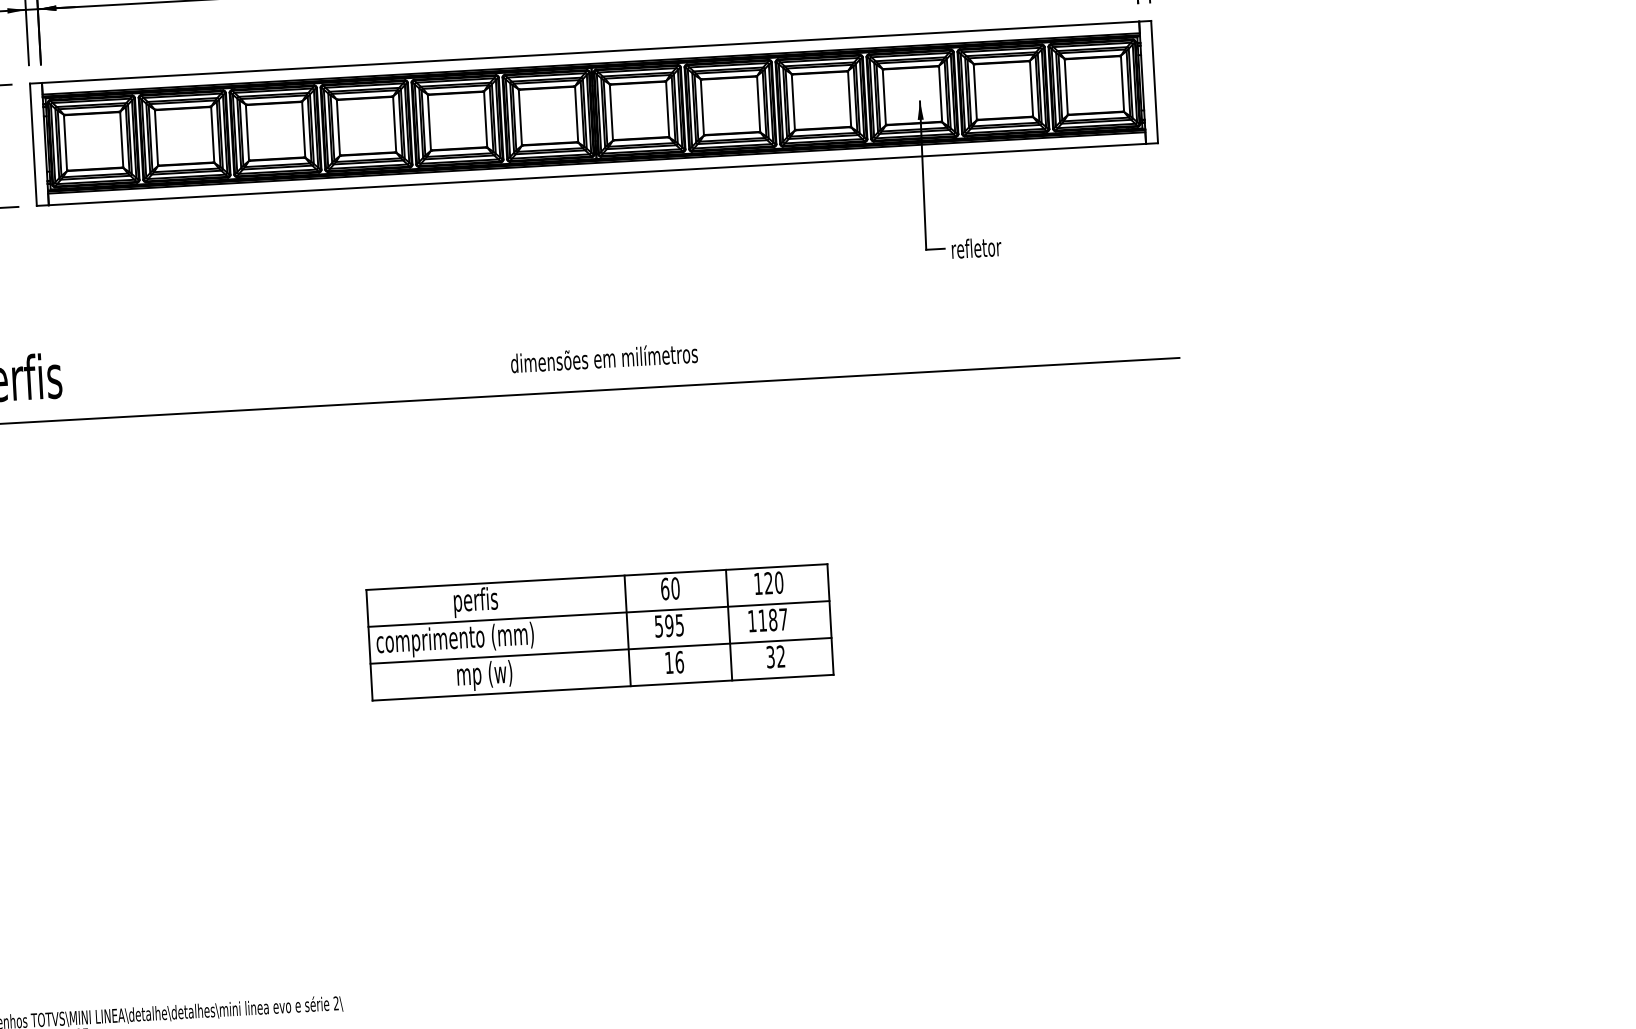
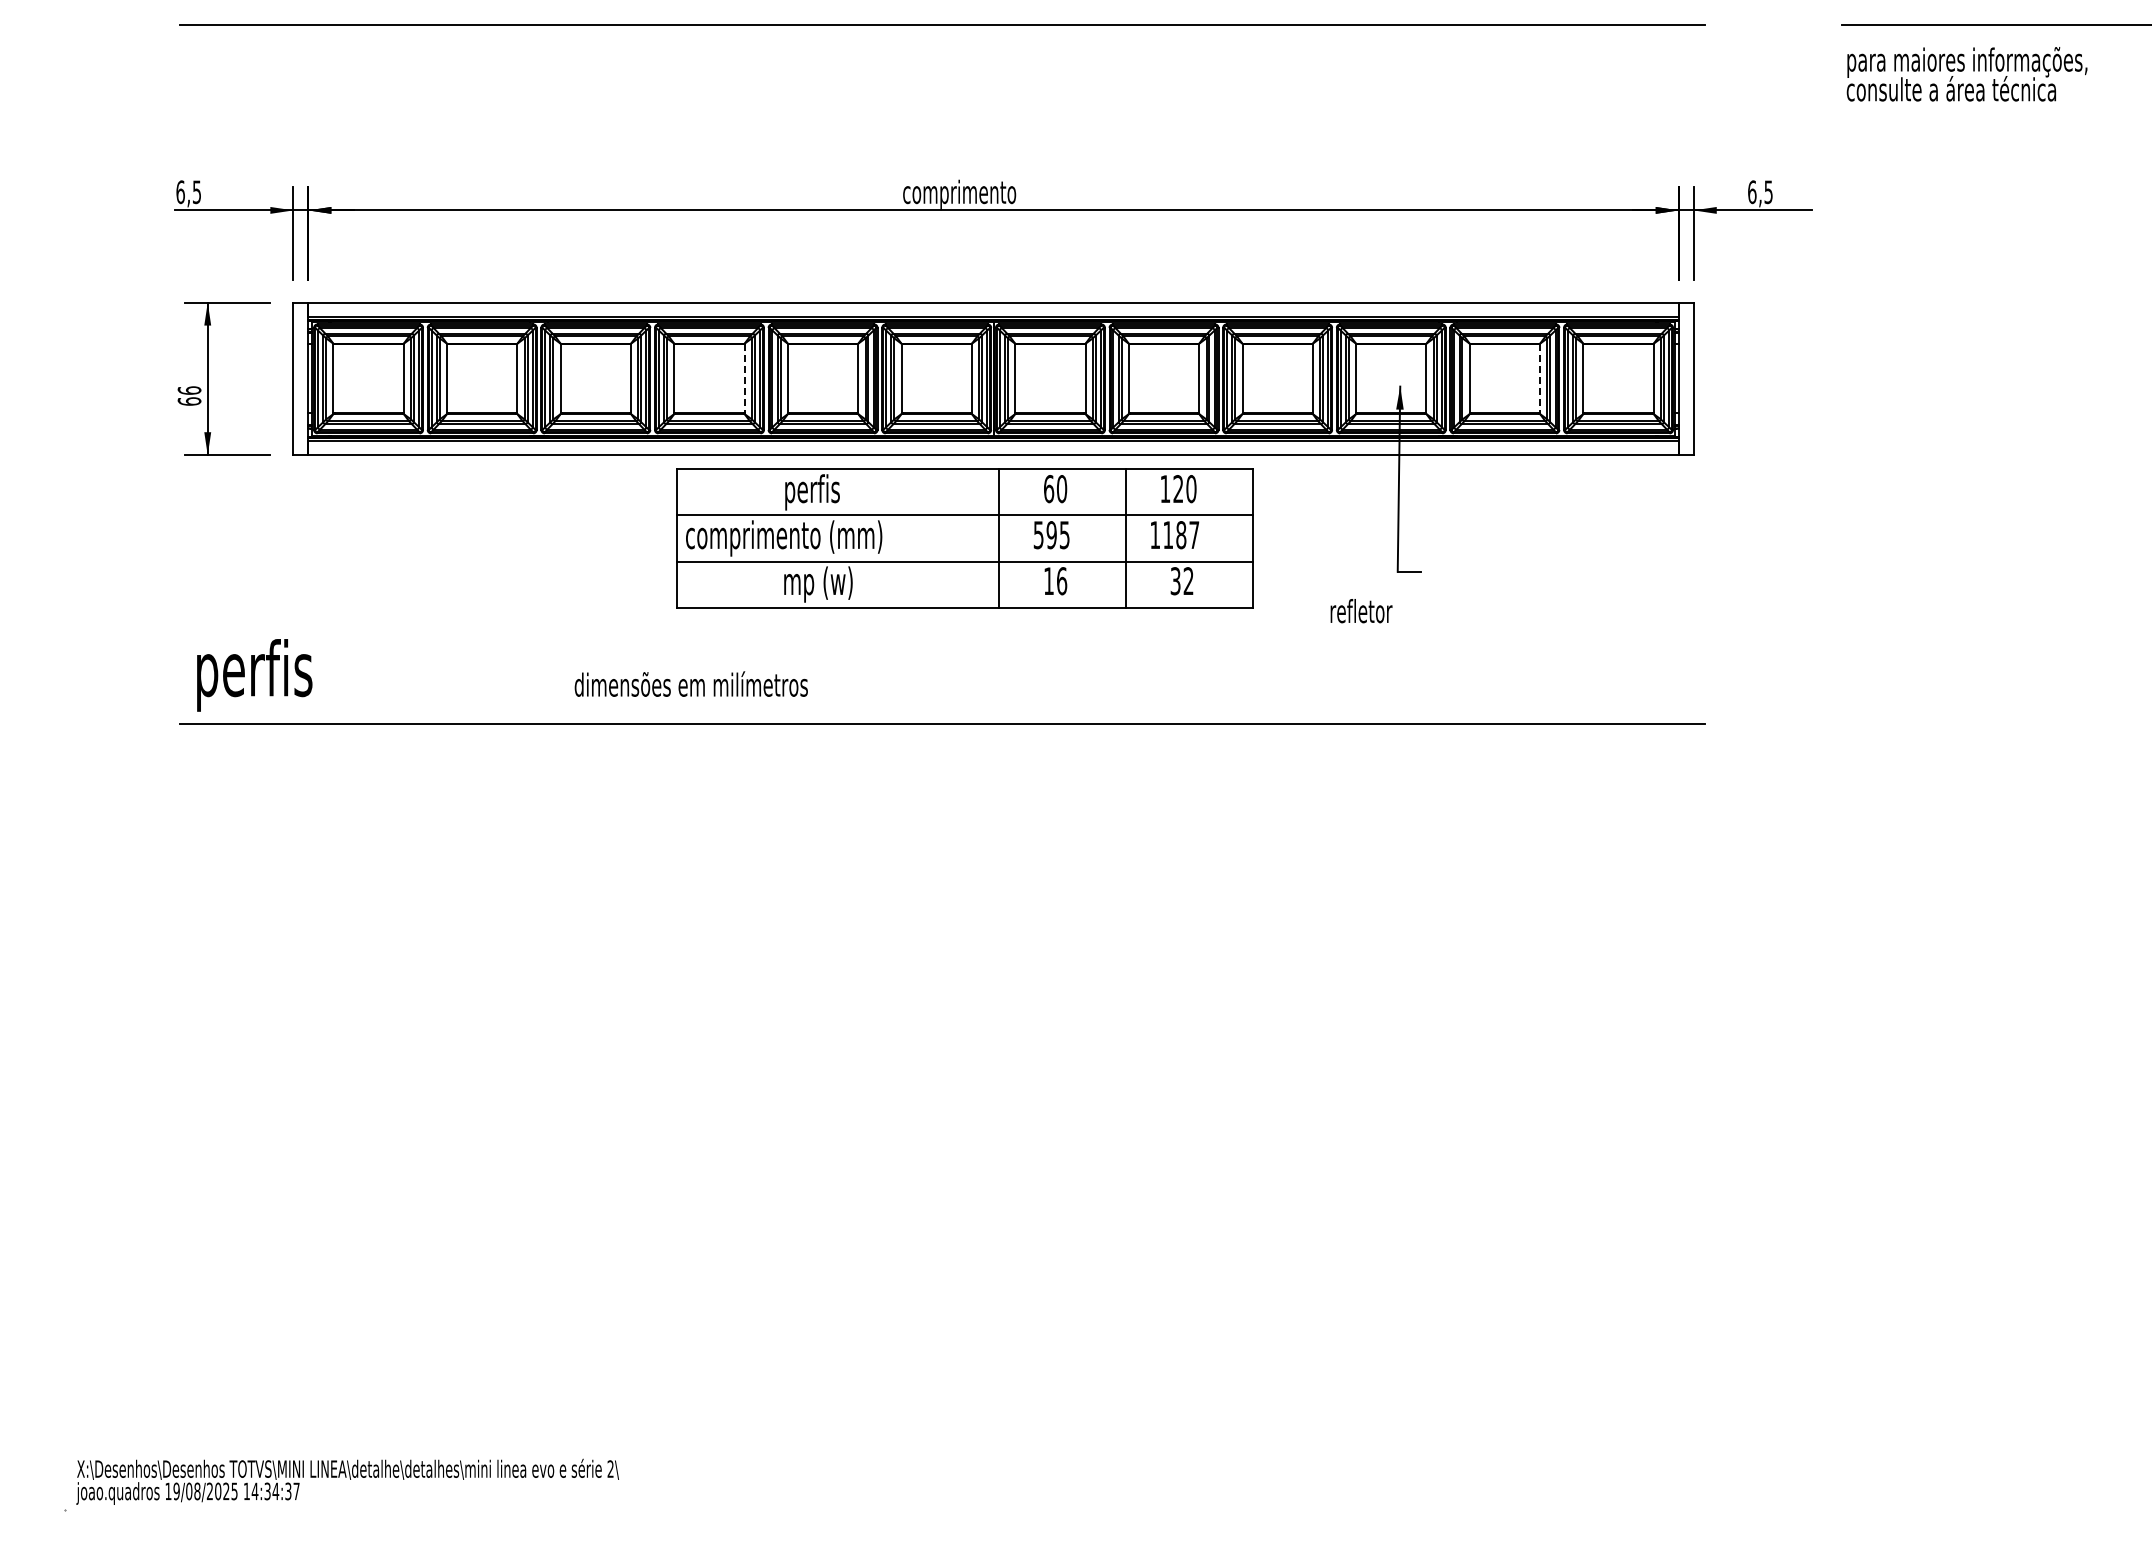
line: (1031, 89) -> (1540, 379), solid -> dashed
line: (394, 125) -> (744, 379), solid -> dashed
text: (976, 248) -> (1361, 611), moved
text: (603, 357) -> (690, 683), moved
part: (599, 632) -> (964, 538), moved

